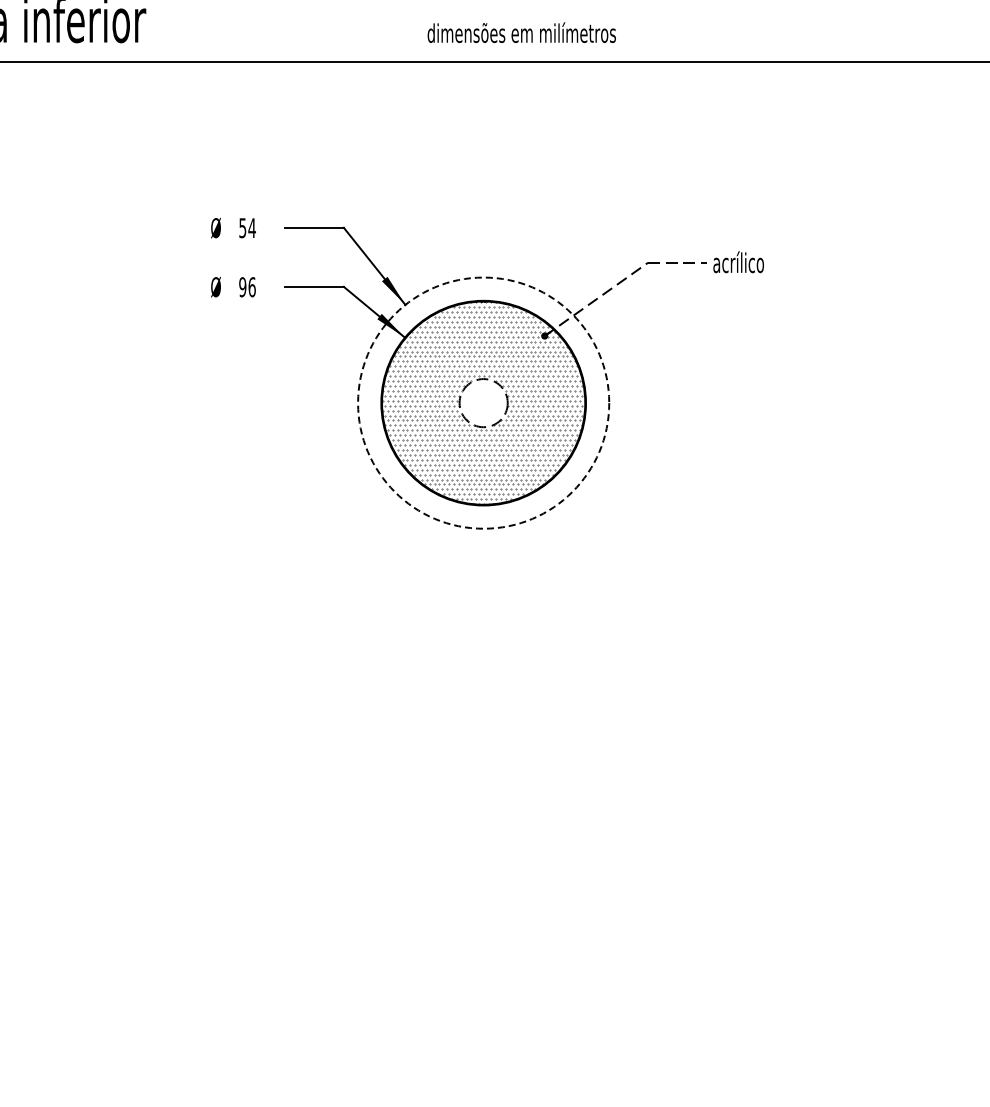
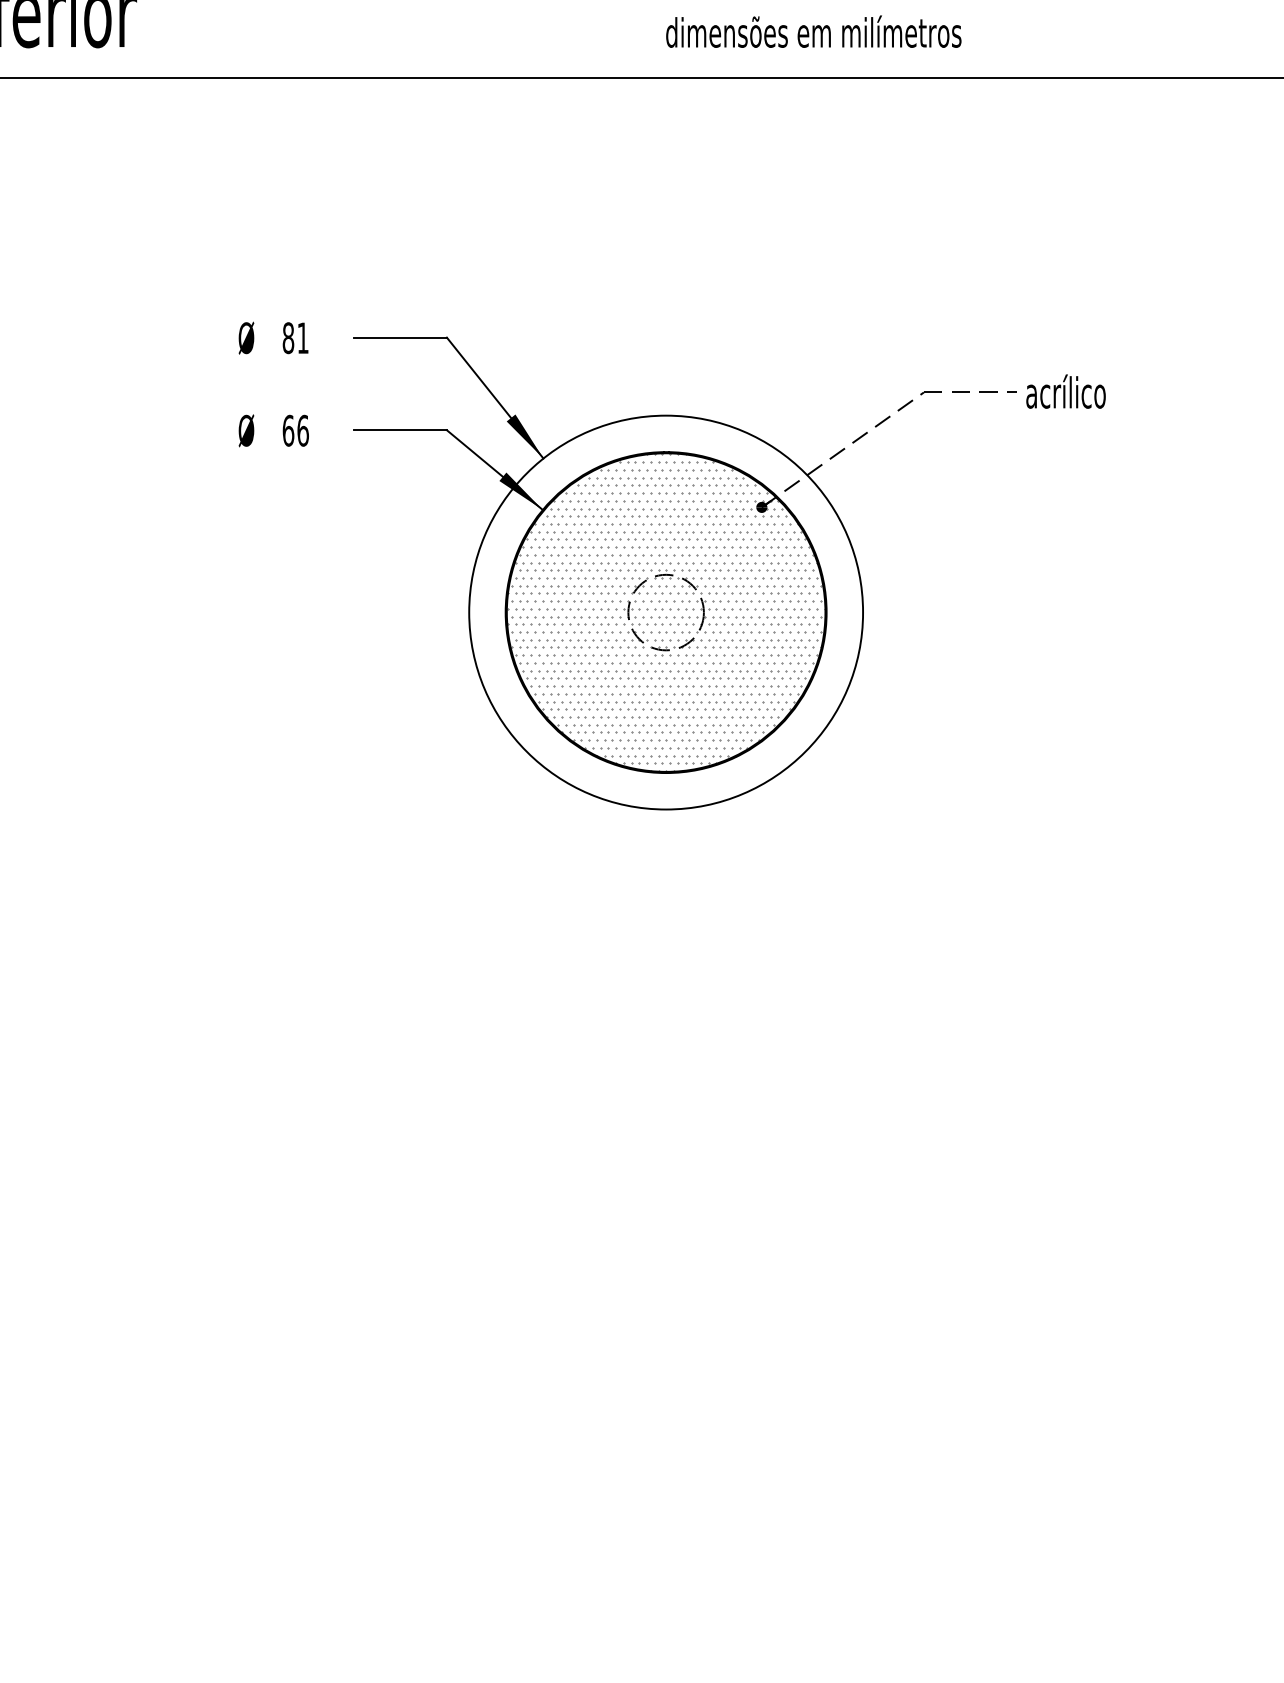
text: (521, 32) -> (813, 31), moved
text: (247, 228) -> (295, 338), 54 -> 81
text: (242, 287) -> (287, 431), 96 -> 66
circle: (483, 402) -> (665, 611), dashed -> solid
hatch: (483, 403) -> (665, 613), added

